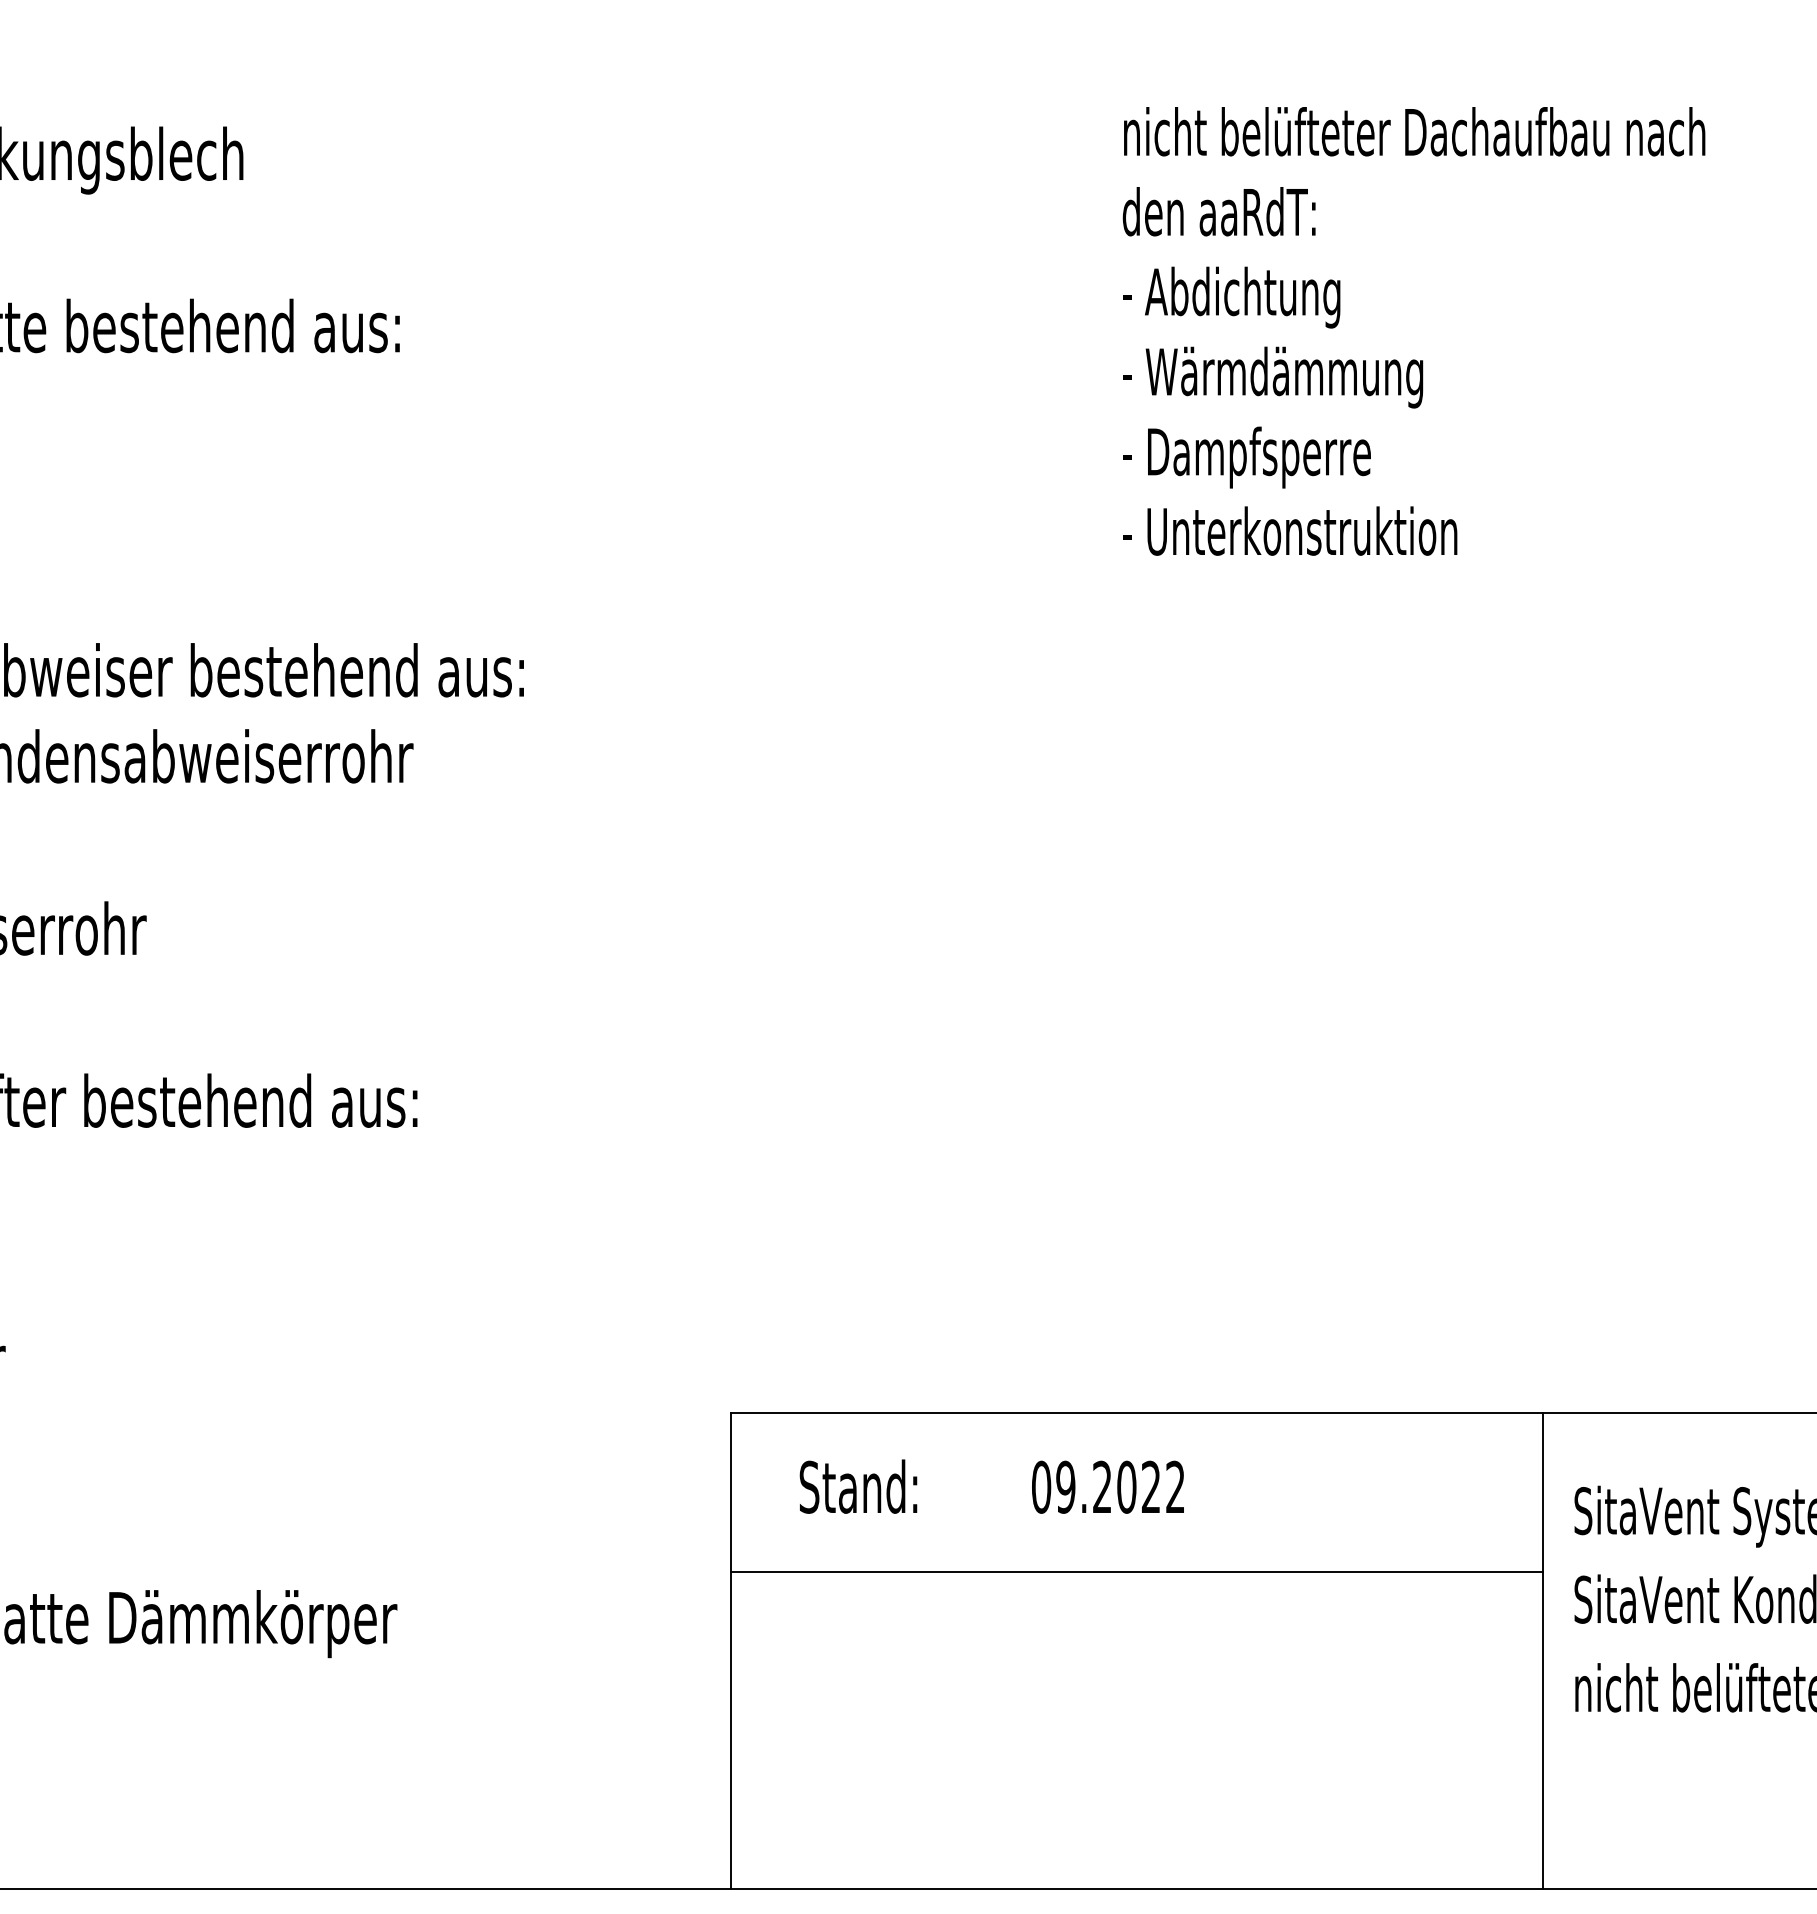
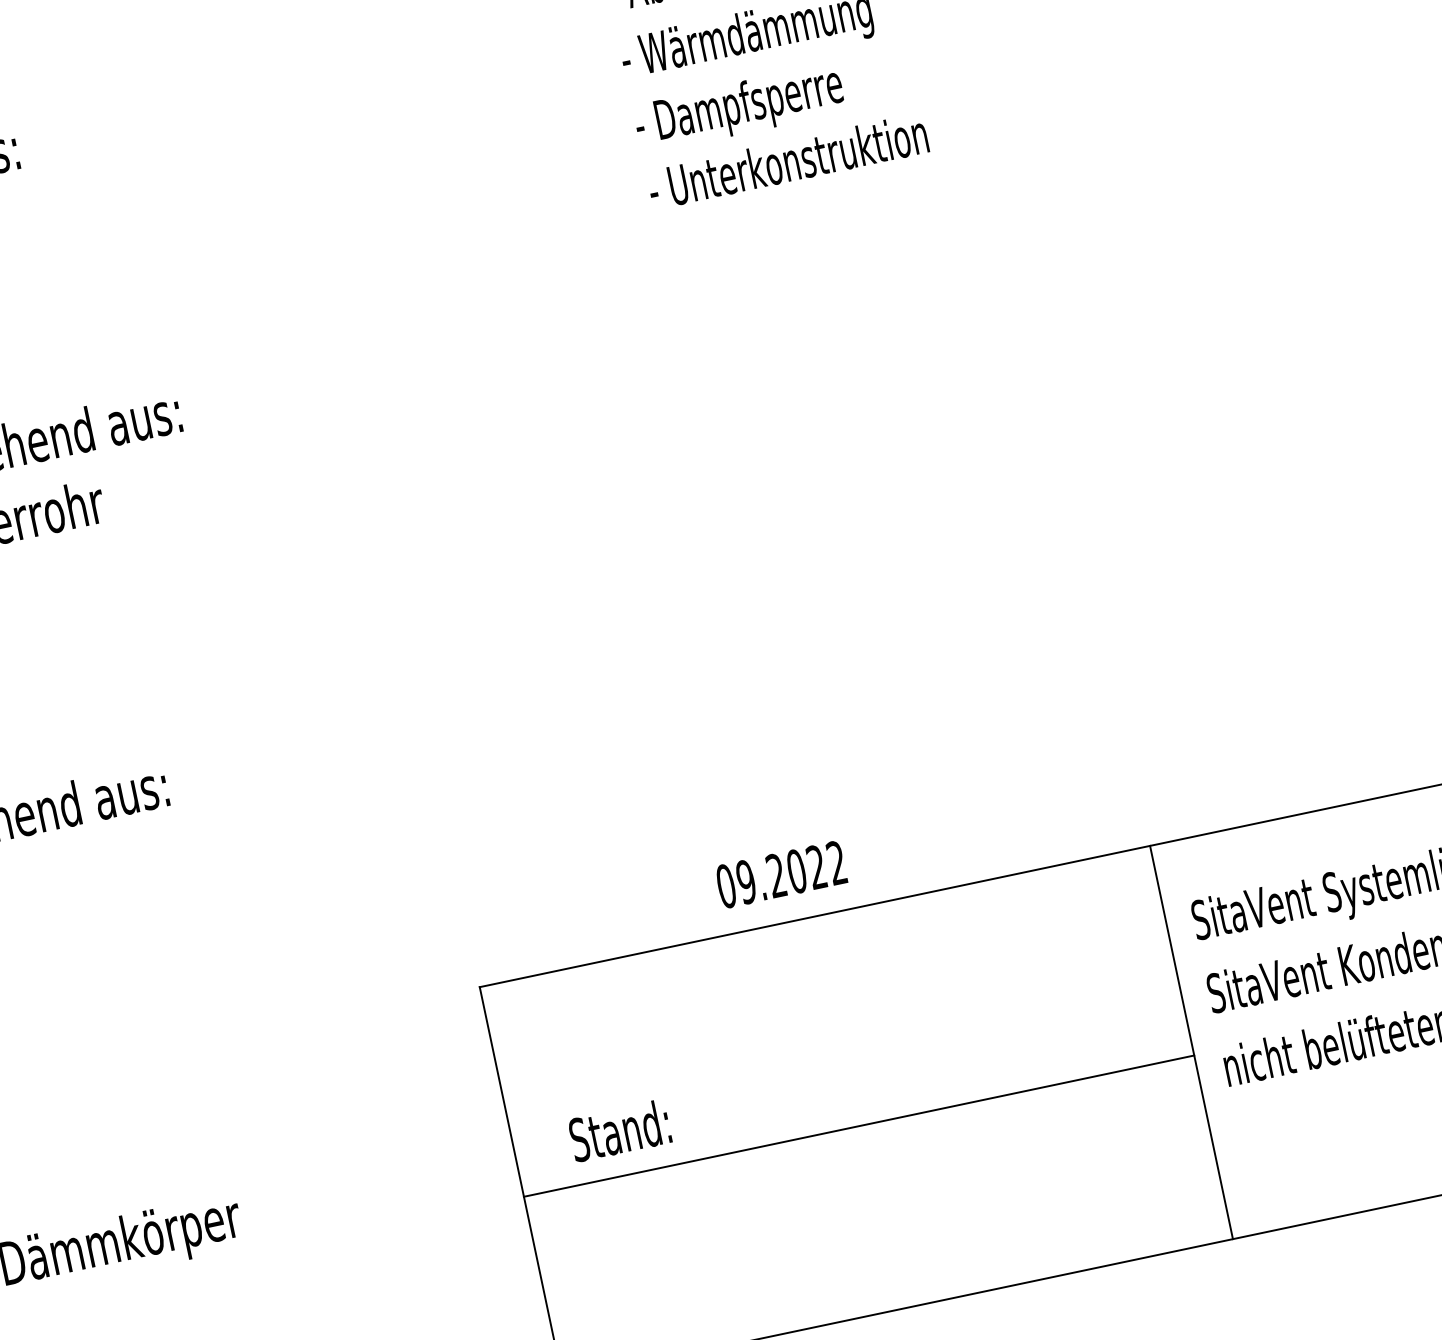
text: (858, 1486) -> (619, 1130), moved
text: (1107, 1486) -> (780, 874), moved
line: (1136, 1571) -> (858, 1126), moved

